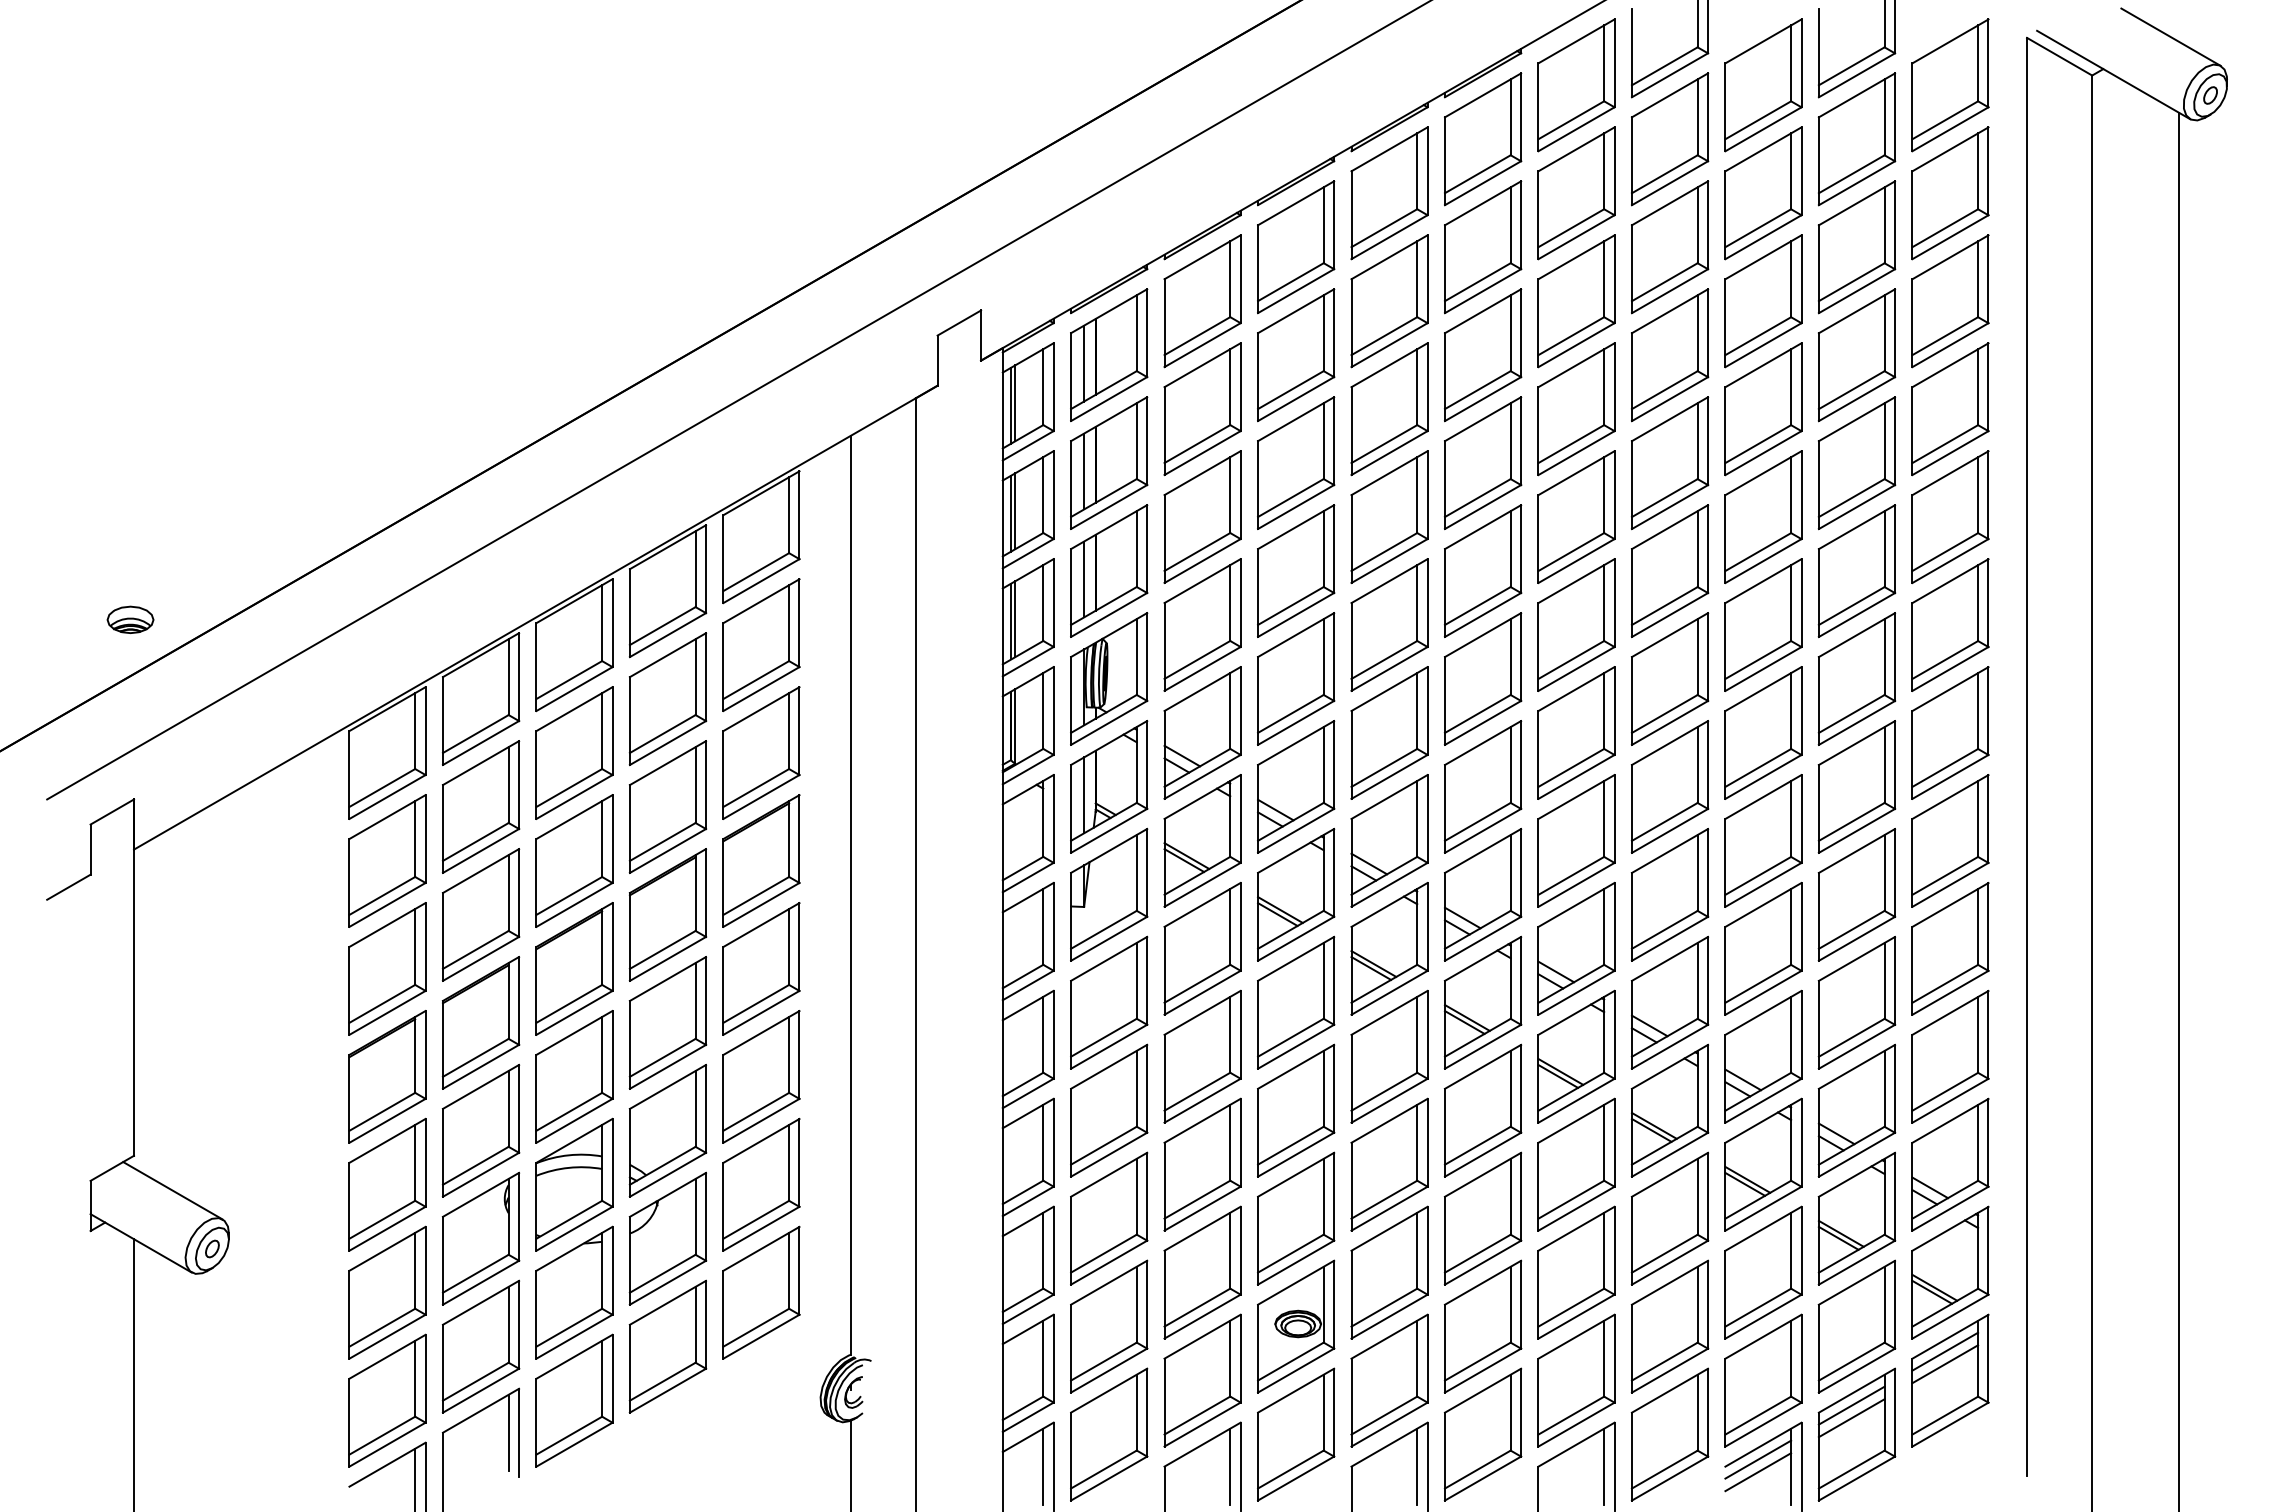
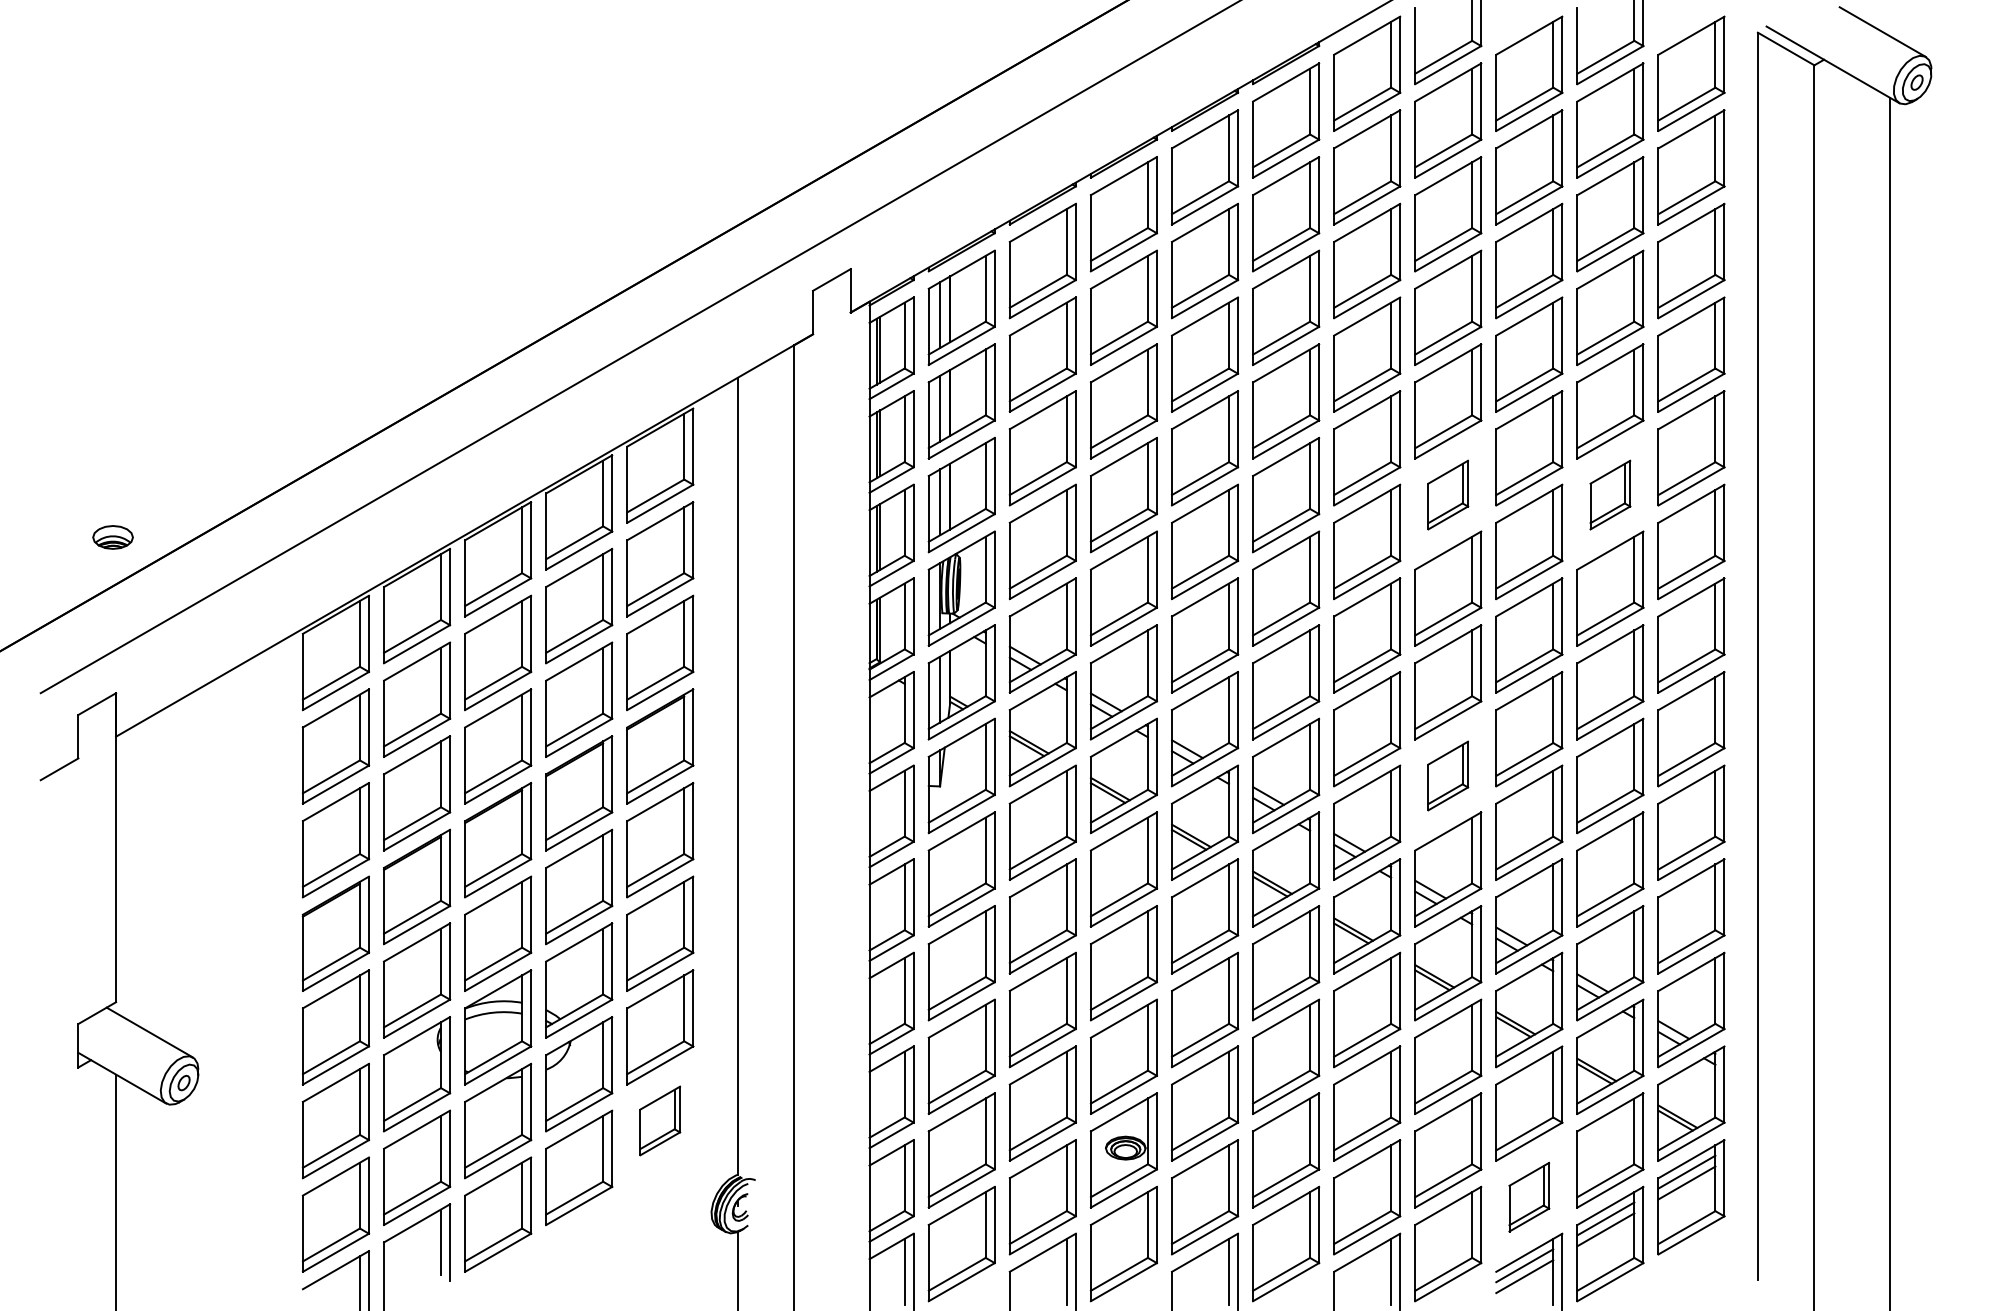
part: (1669, 570) -> (1447, 494), size x0.6
part: (1856, 570) -> (1609, 494), size x0.6
part: (1669, 894) -> (1447, 775), size x0.6
part: (761, 1292) -> (660, 1120), size x0.6
part: (1763, 1380) -> (1529, 1197), size x0.6

